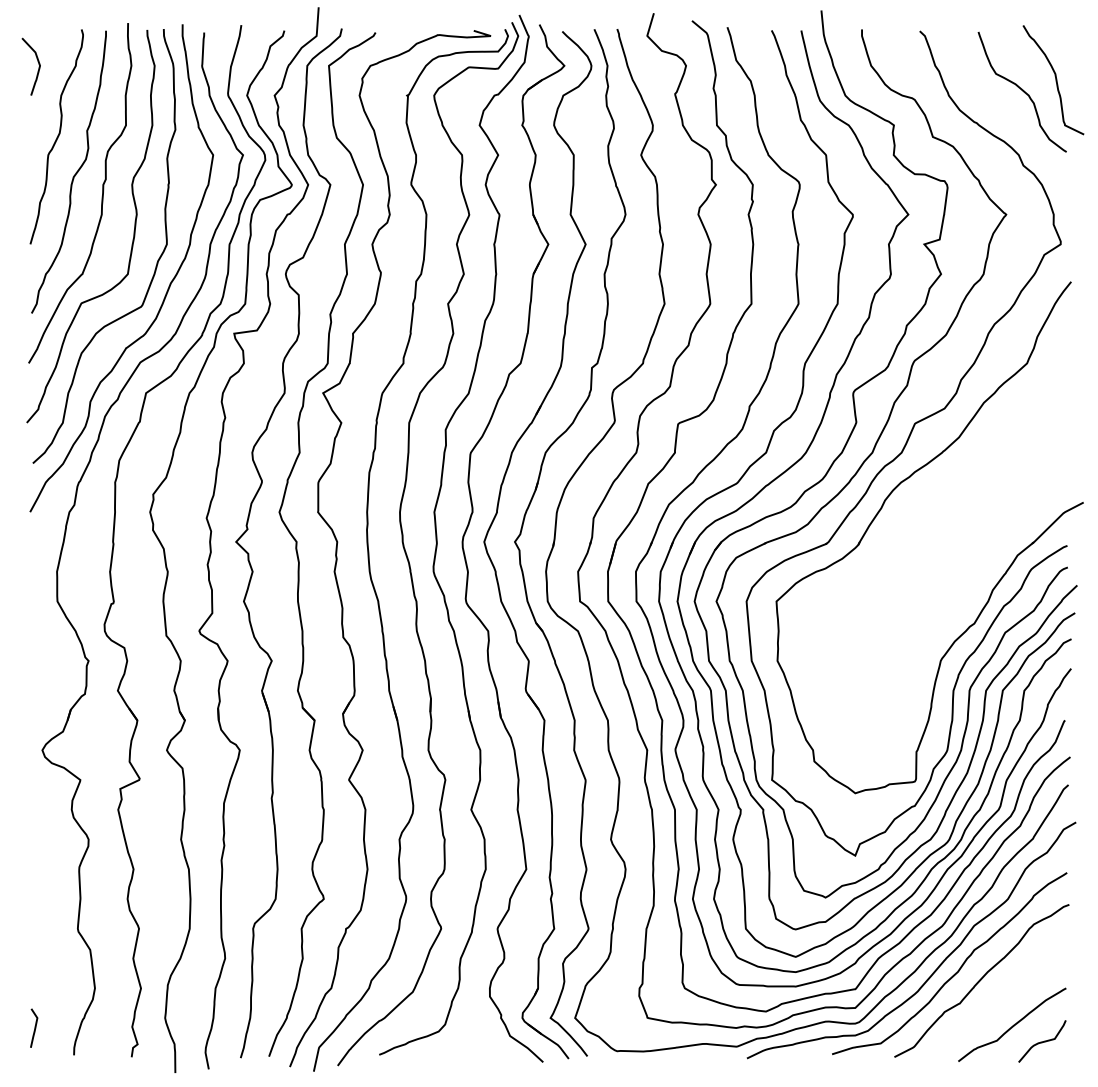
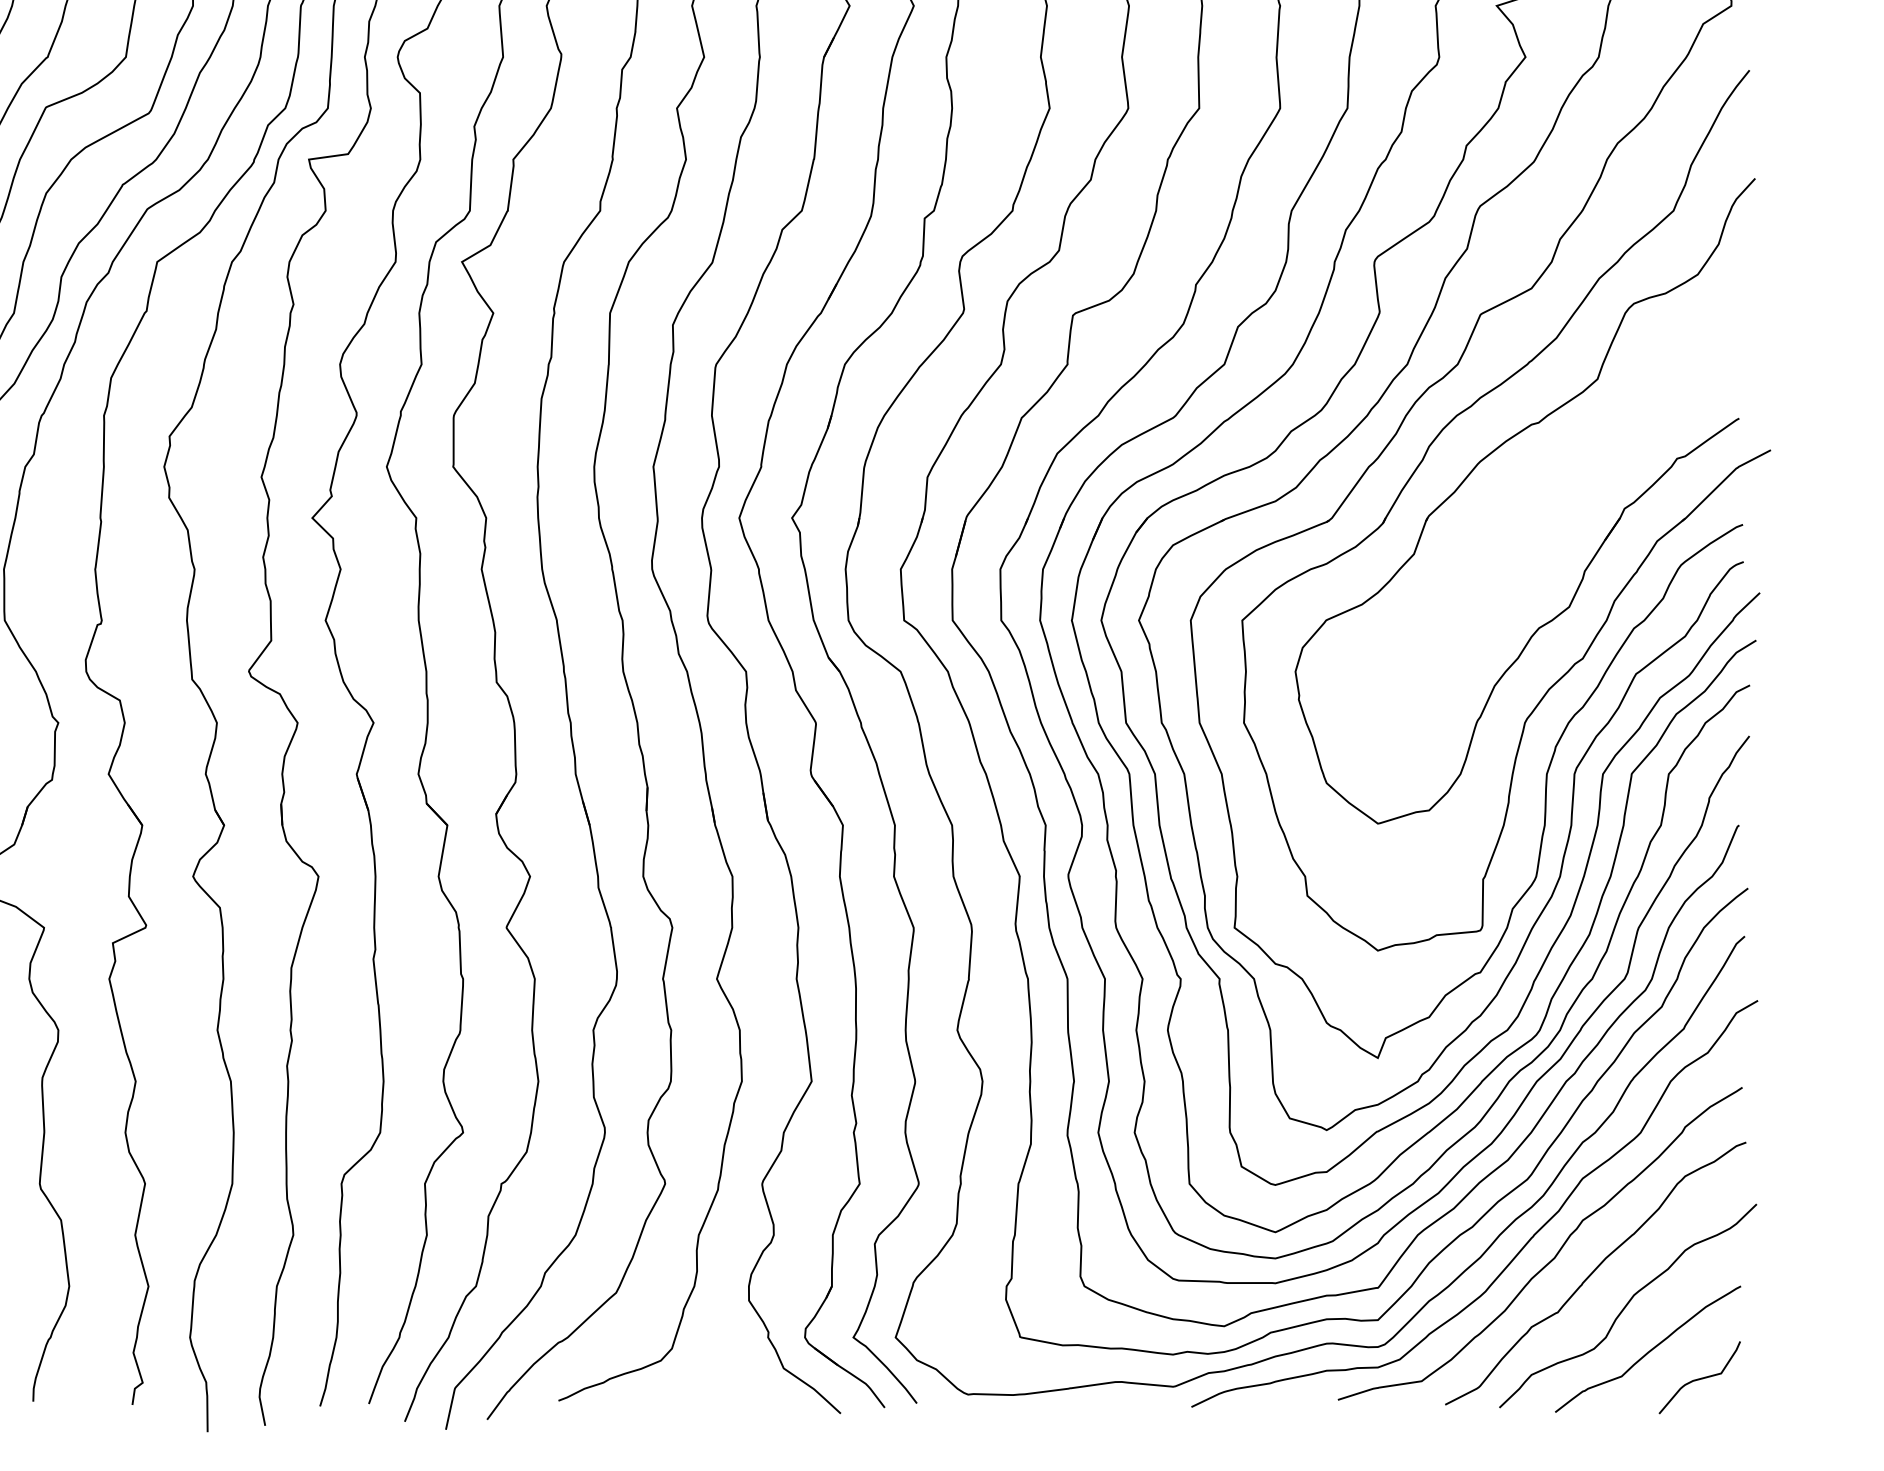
part: (921, 505) -> (1491, 455), added
curve: (1000, 999) -> (1627, 1305), added

